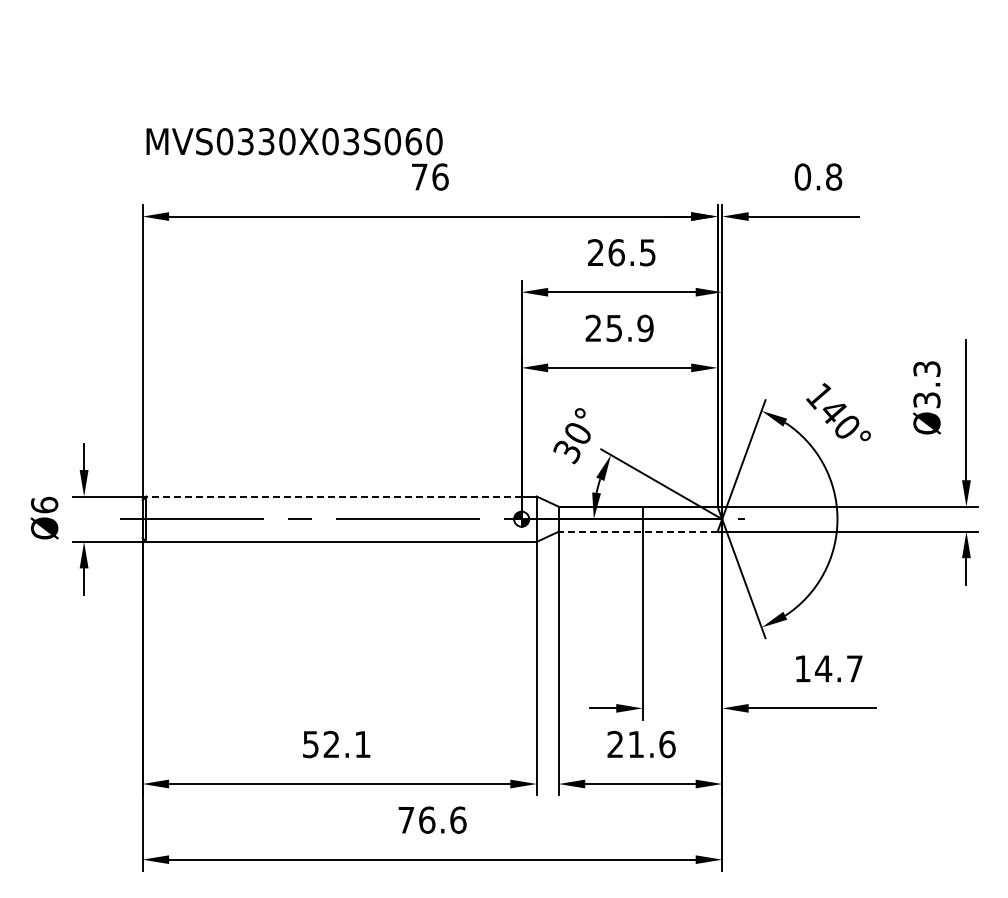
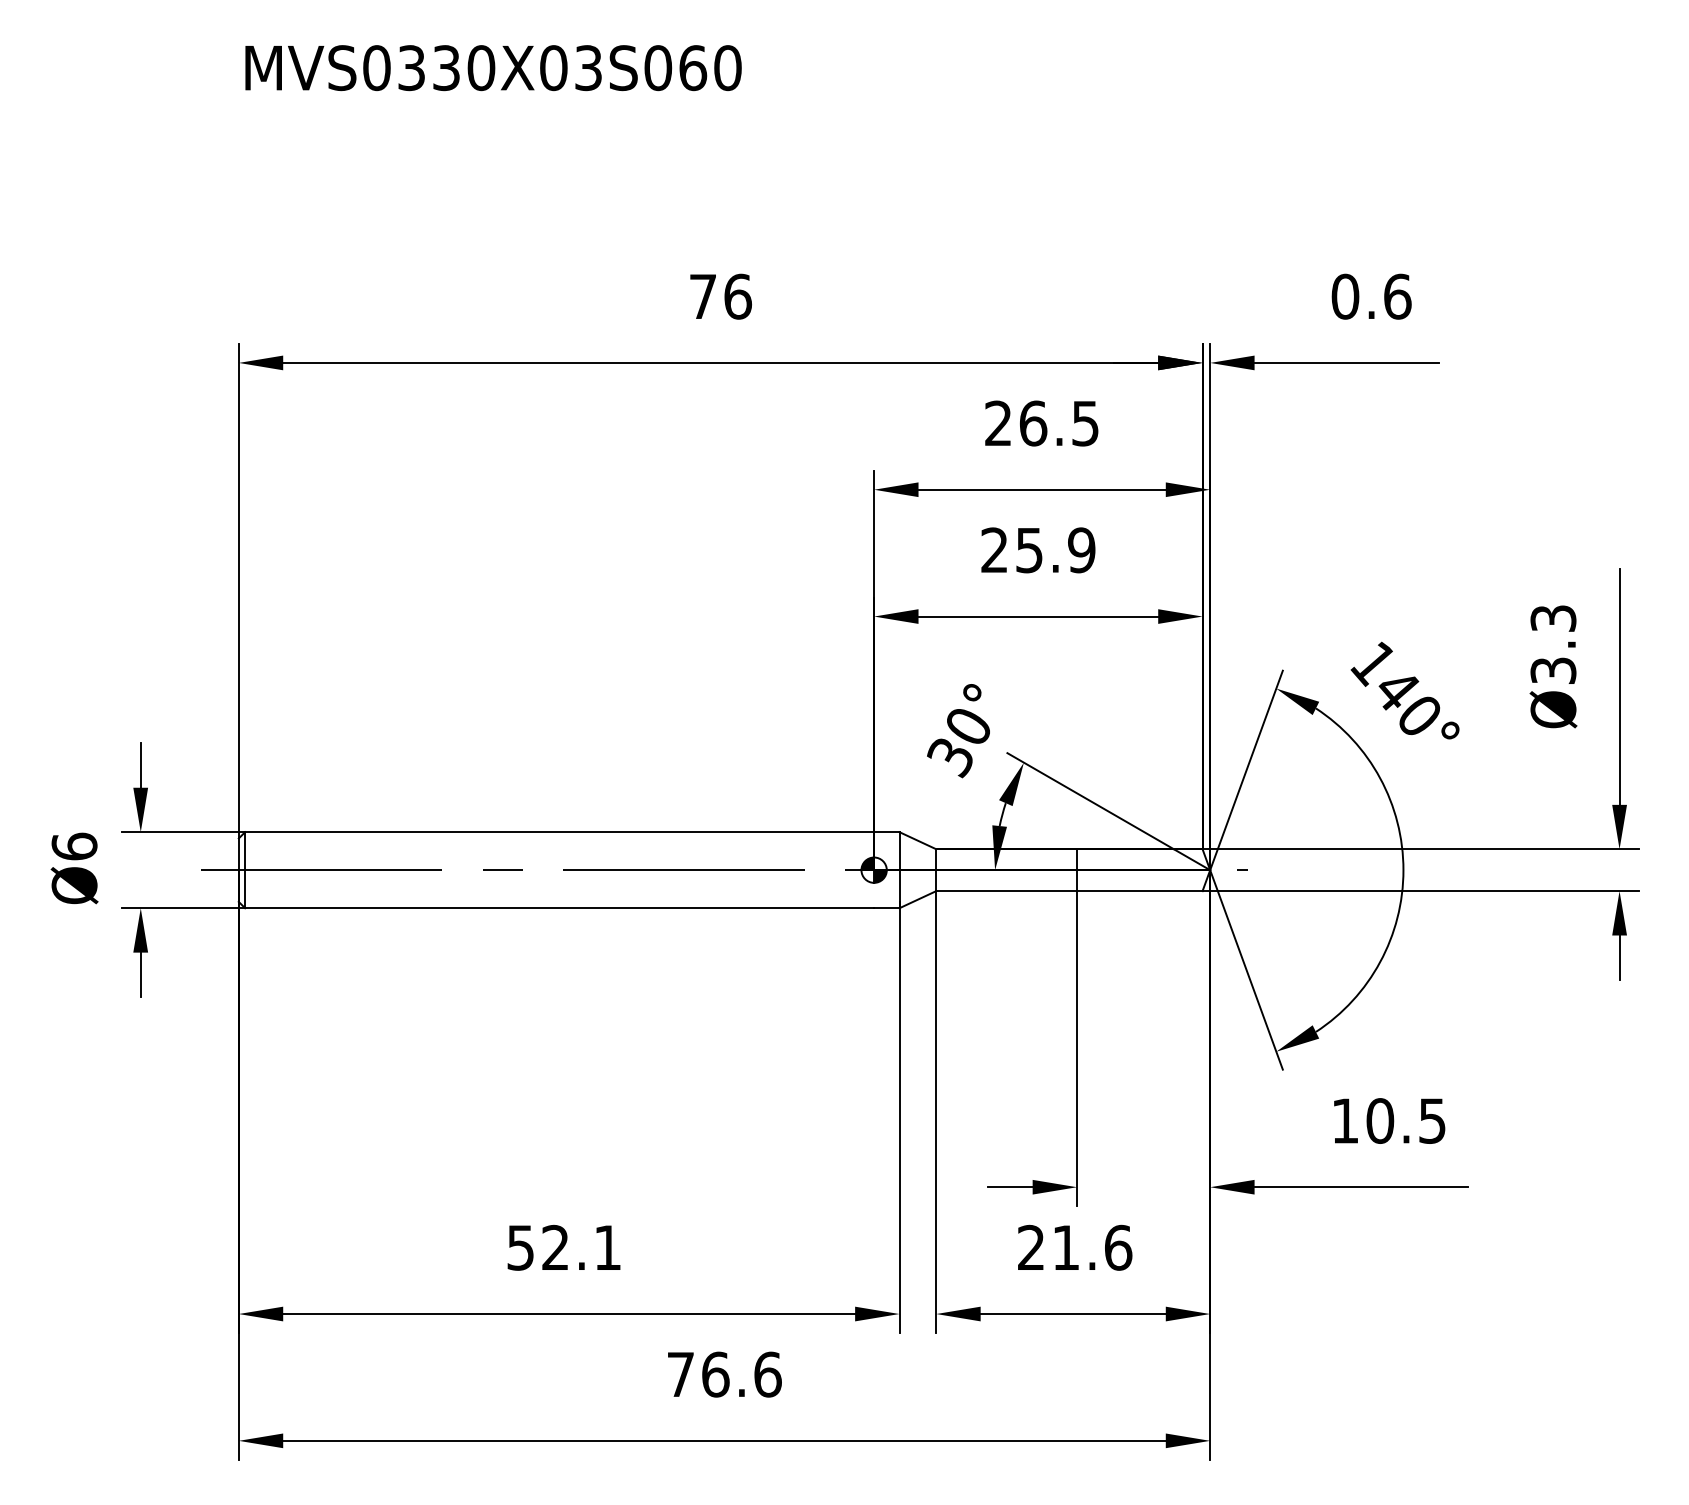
text: (294, 141) -> (493, 67), moved
text: (834, 176) -> (1398, 295), 0.8 -> 0.6
line: (334, 496) -> (560, 832), dashed -> solid
line: (637, 531) -> (1068, 890), dashed -> solid
text: (838, 668) -> (1405, 1120), 14.7 -> 10.5

